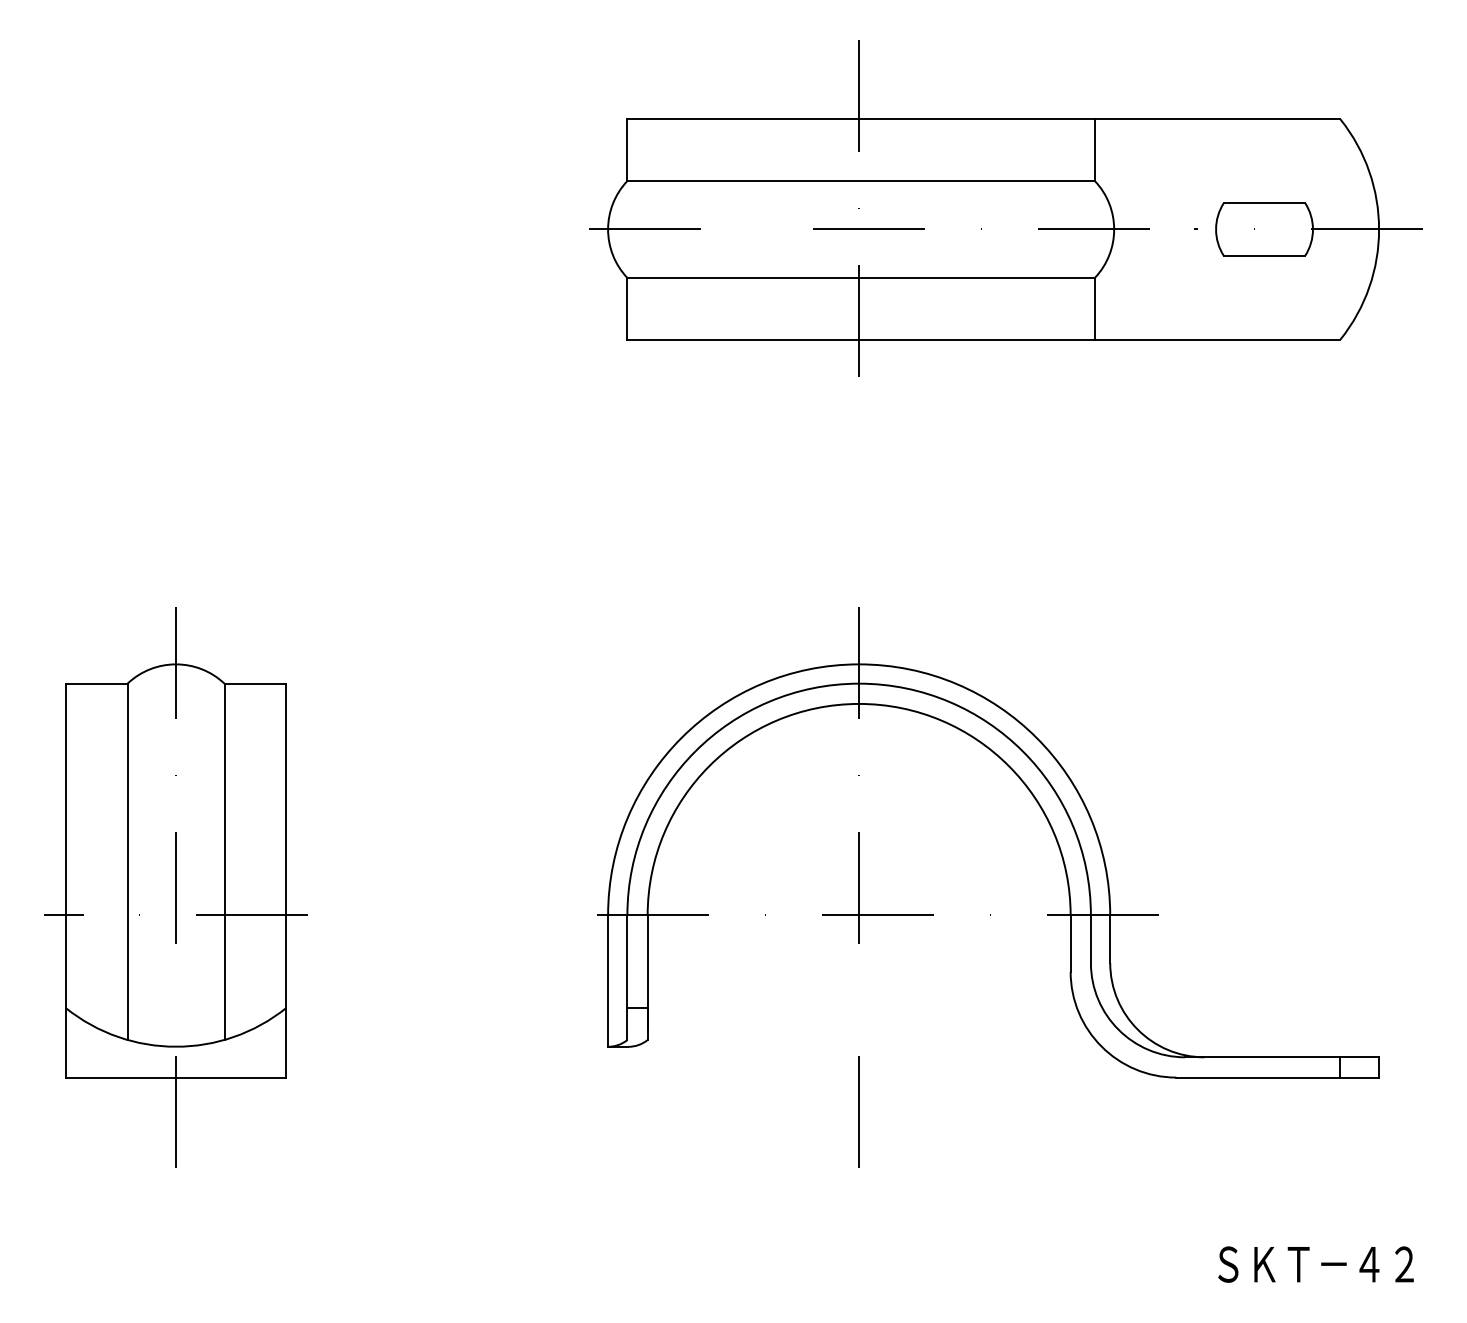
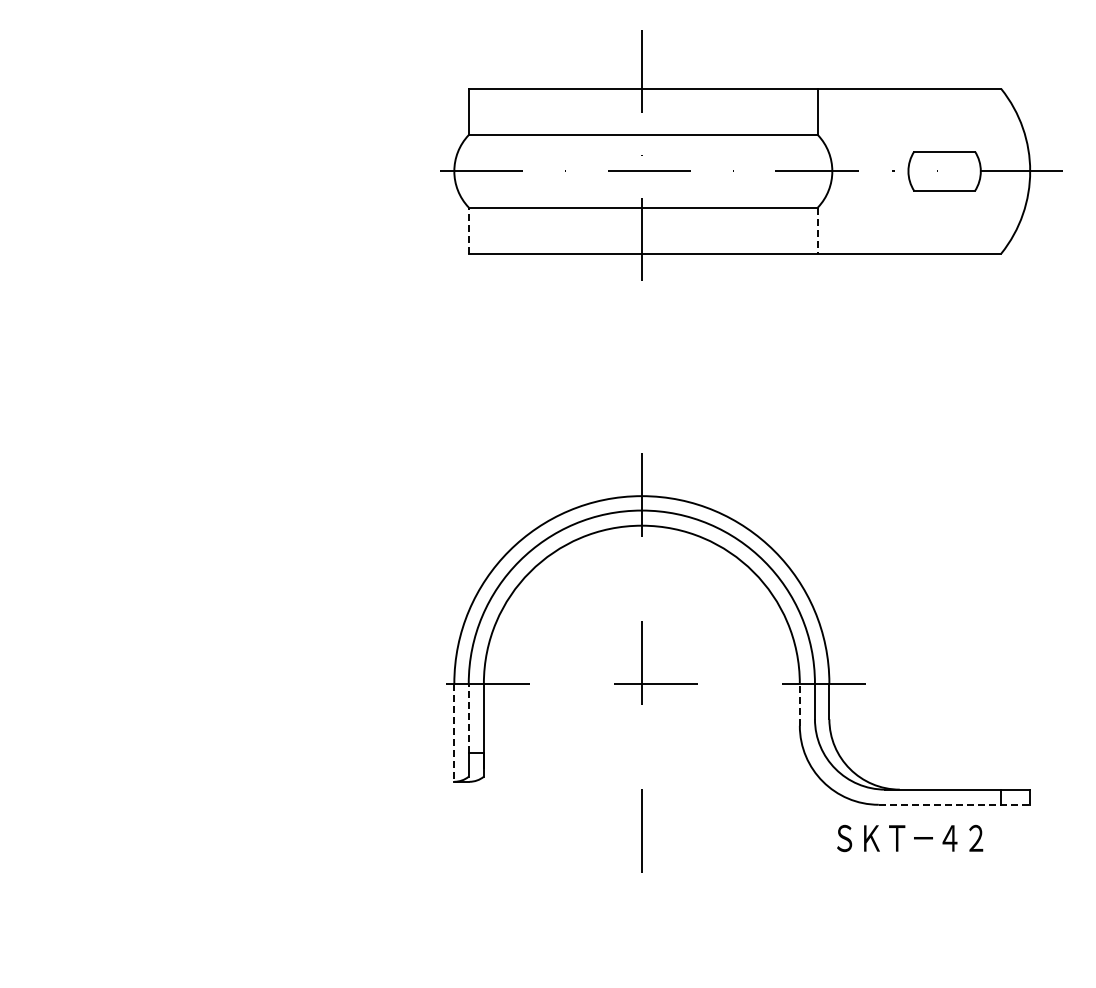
line: (627, 308) -> (468, 230), solid -> dashed
line: (1094, 310) -> (817, 231), solid -> dashed
part: (175, 887) -> (131, 662), removed
line: (1070, 943) -> (799, 704), solid -> dashed
line: (627, 962) -> (468, 718), solid -> dashed
line: (608, 982) -> (454, 733), solid -> dashed
line: (1277, 1077) -> (954, 804), solid -> dashed
text: (1316, 1264) -> (910, 838), moved

